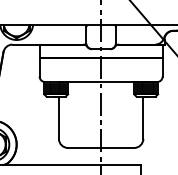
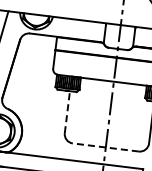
line: (58, 117) -> (67, 111), solid -> dashed
line: (100, 147) -> (105, 146), solid -> dashed

